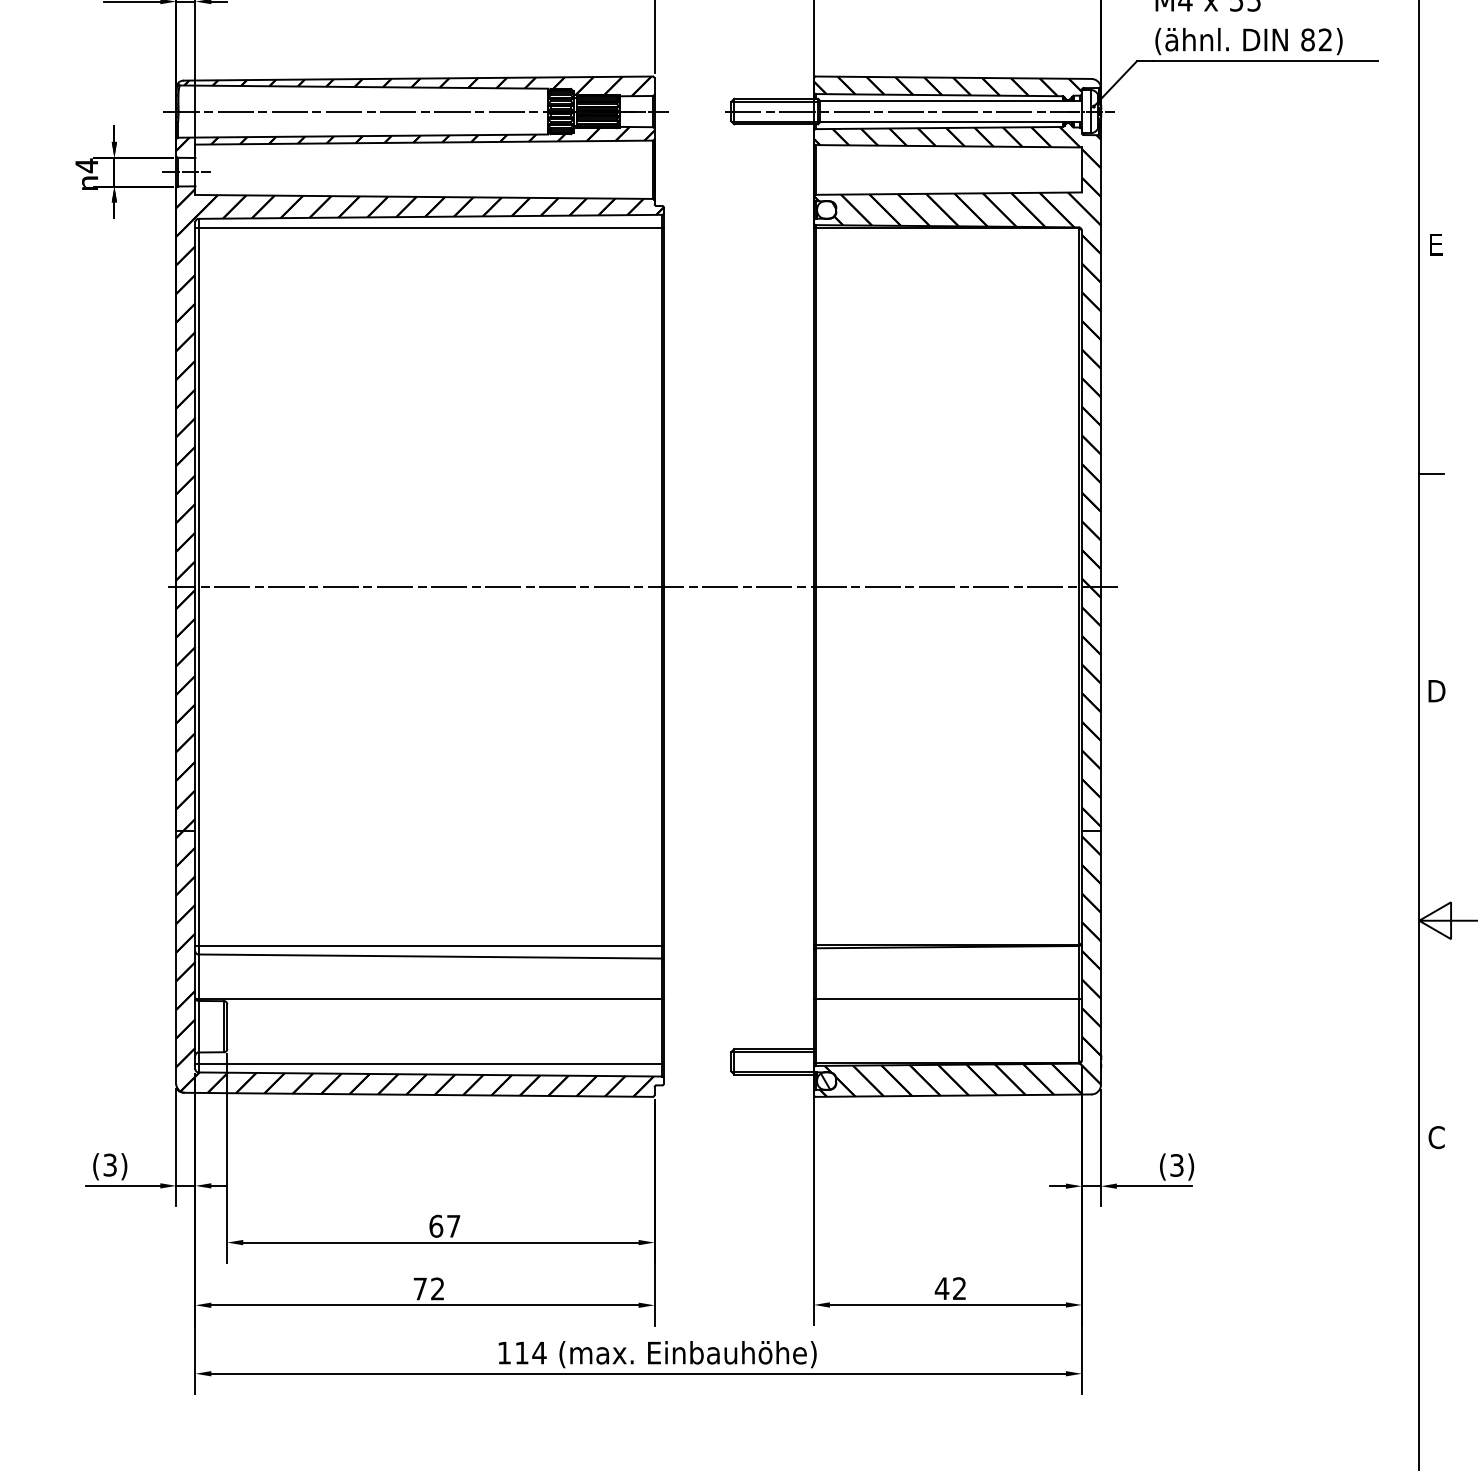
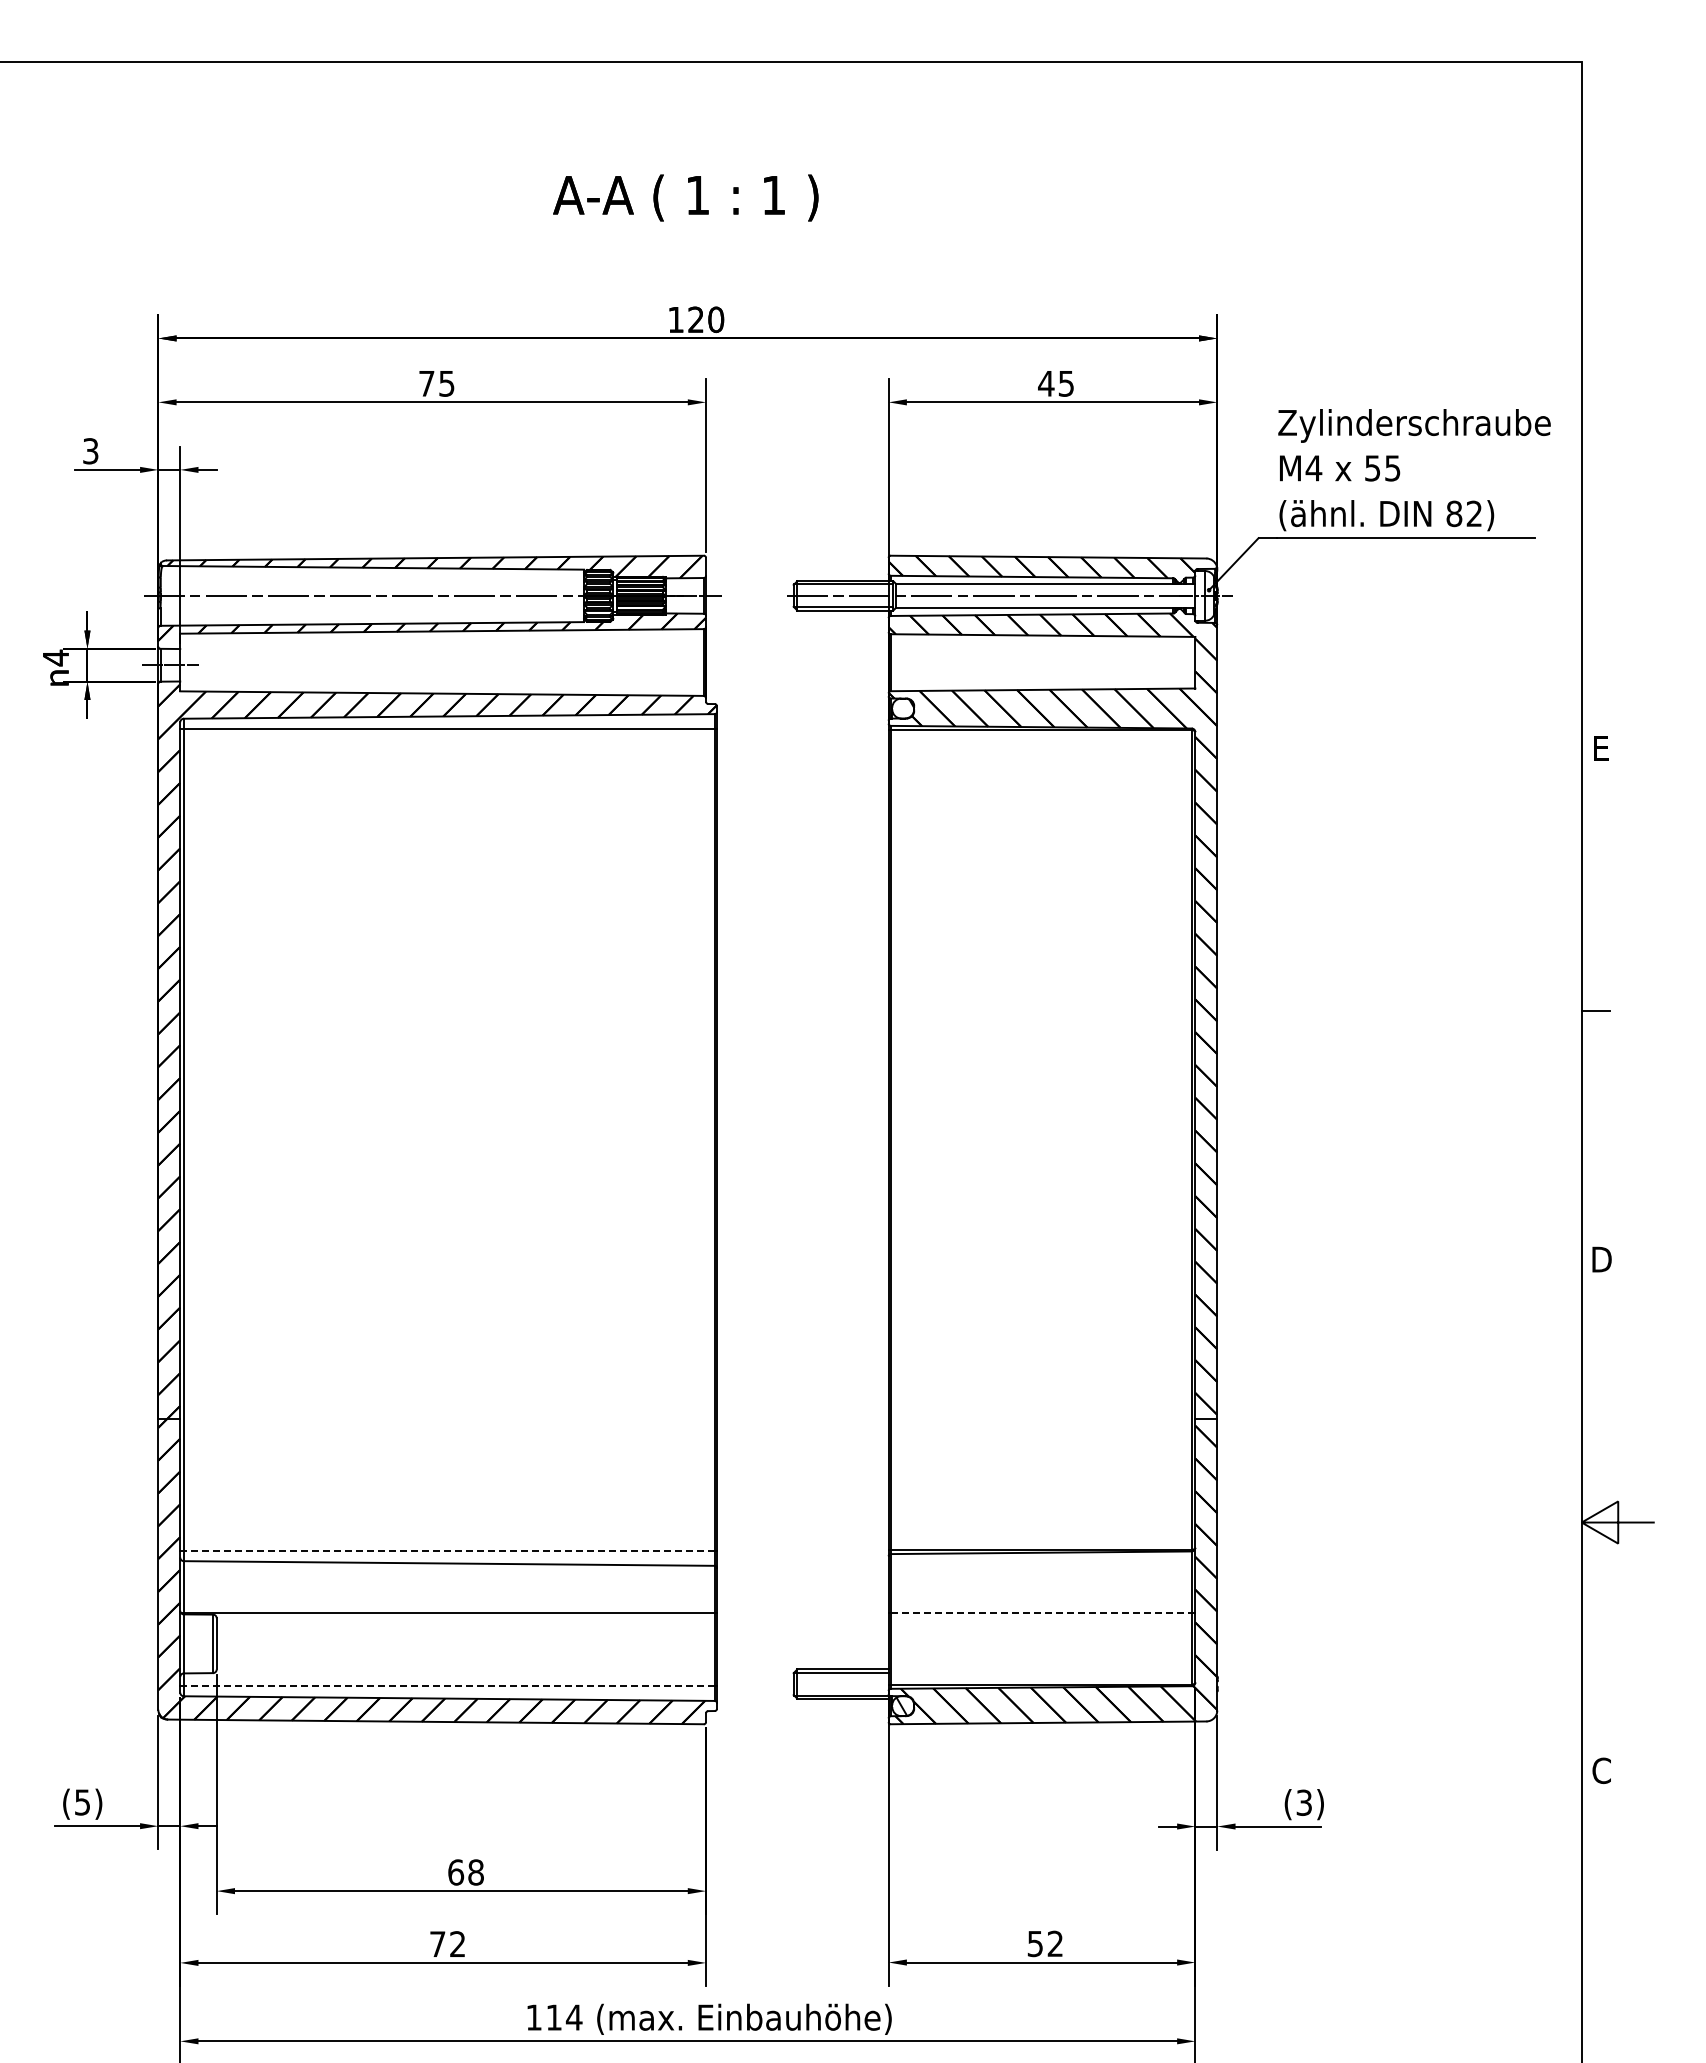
line: (642, 586) -> (692, 1139), removed
line: (430, 946) -> (449, 1551), solid -> dashed
line: (947, 999) -> (1041, 1612), solid -> dashed
line: (430, 1063) -> (449, 1686), solid -> dashed
text: (110, 1165) -> (82, 1802), (3) -> (5)
text: (453, 1226) -> (475, 1872), 67 -> 68
text: (942, 1289) -> (1035, 1944), 42 -> 52

